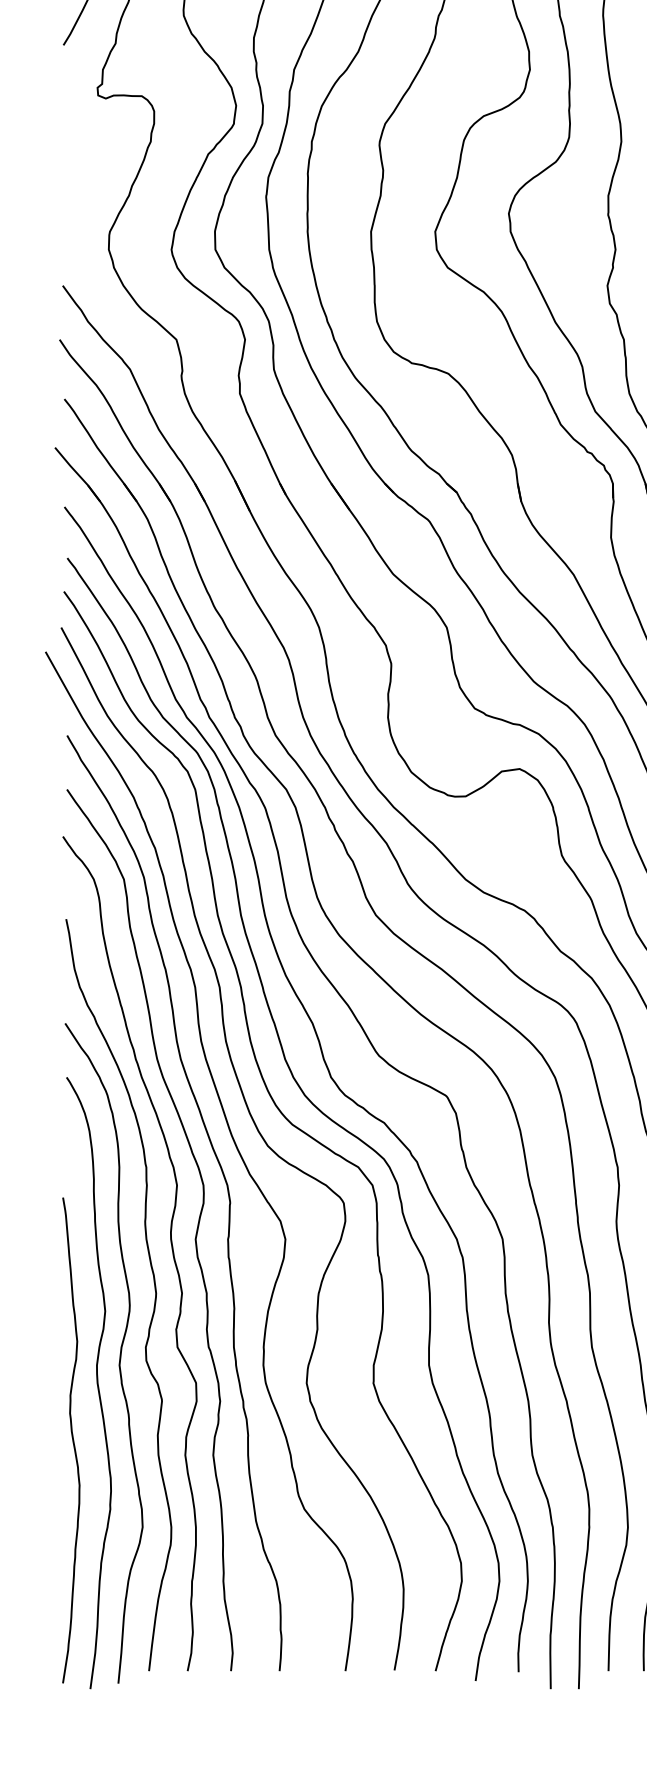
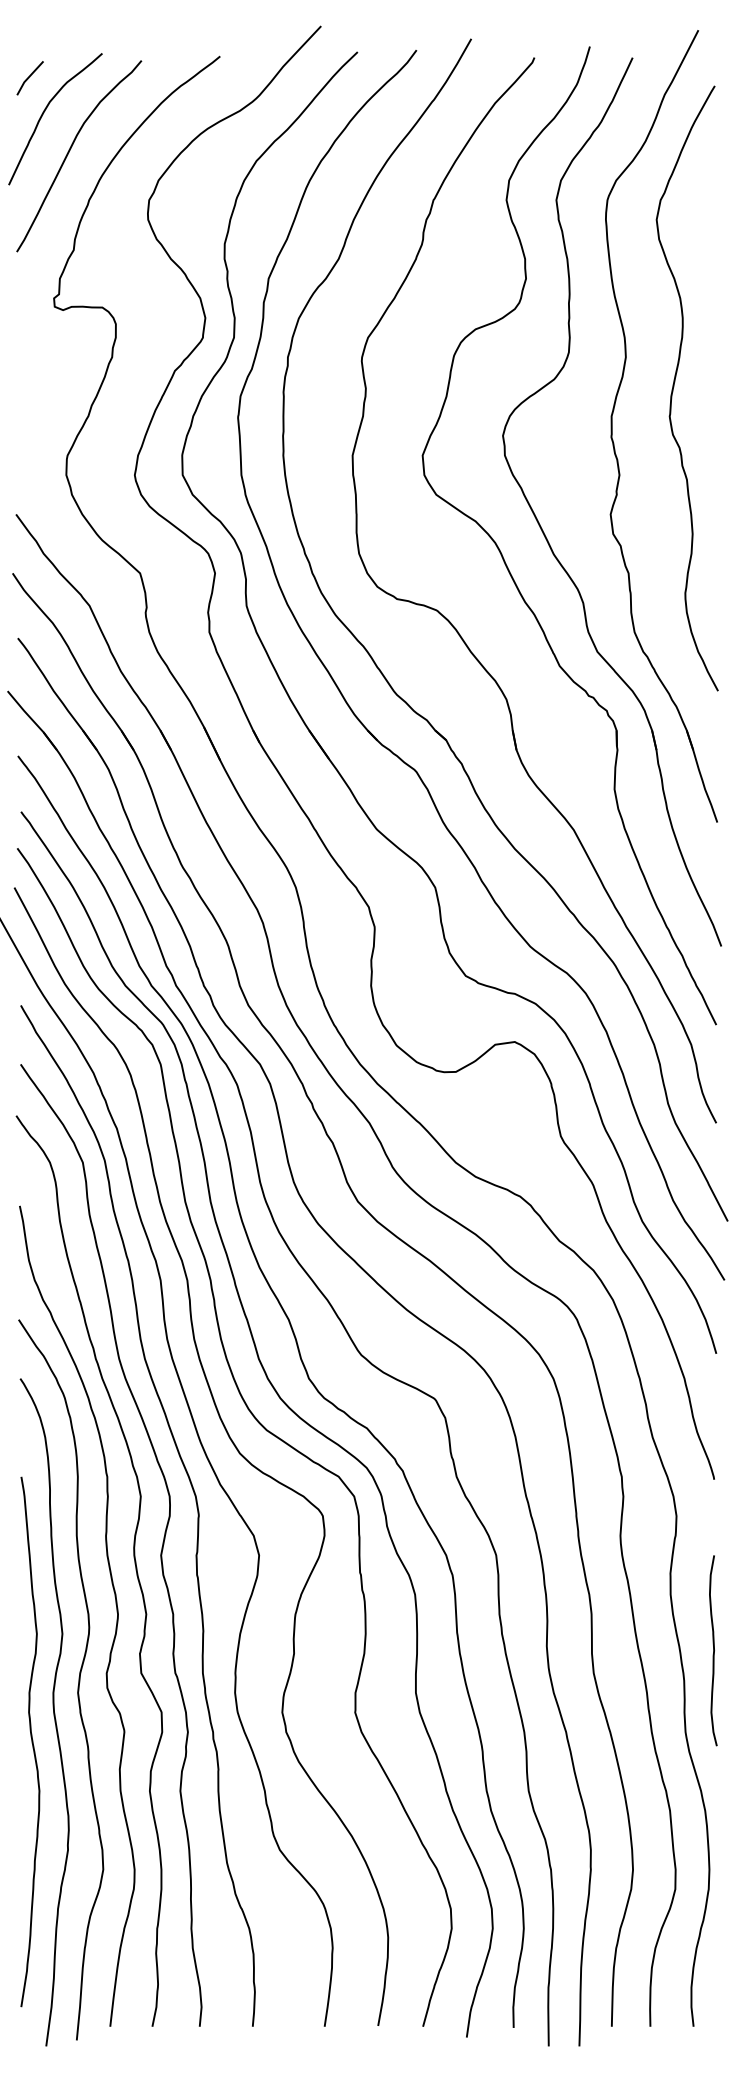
curve: (72, 1440) -> (31, 1741), moved

